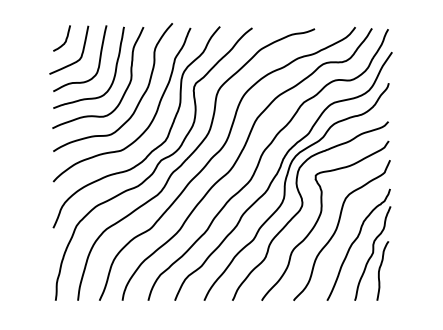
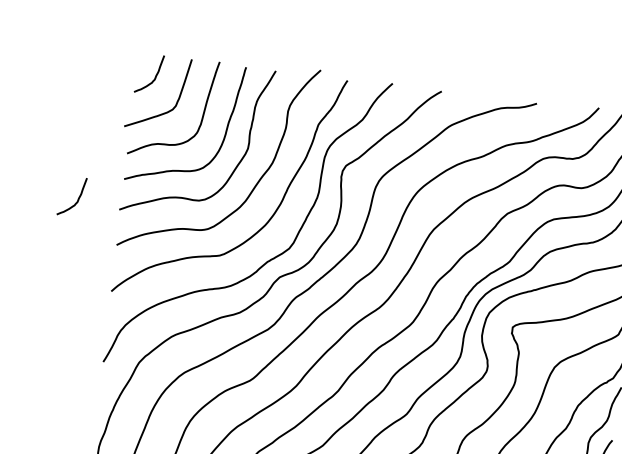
curve: (24, 123) -> (77, 197), added

